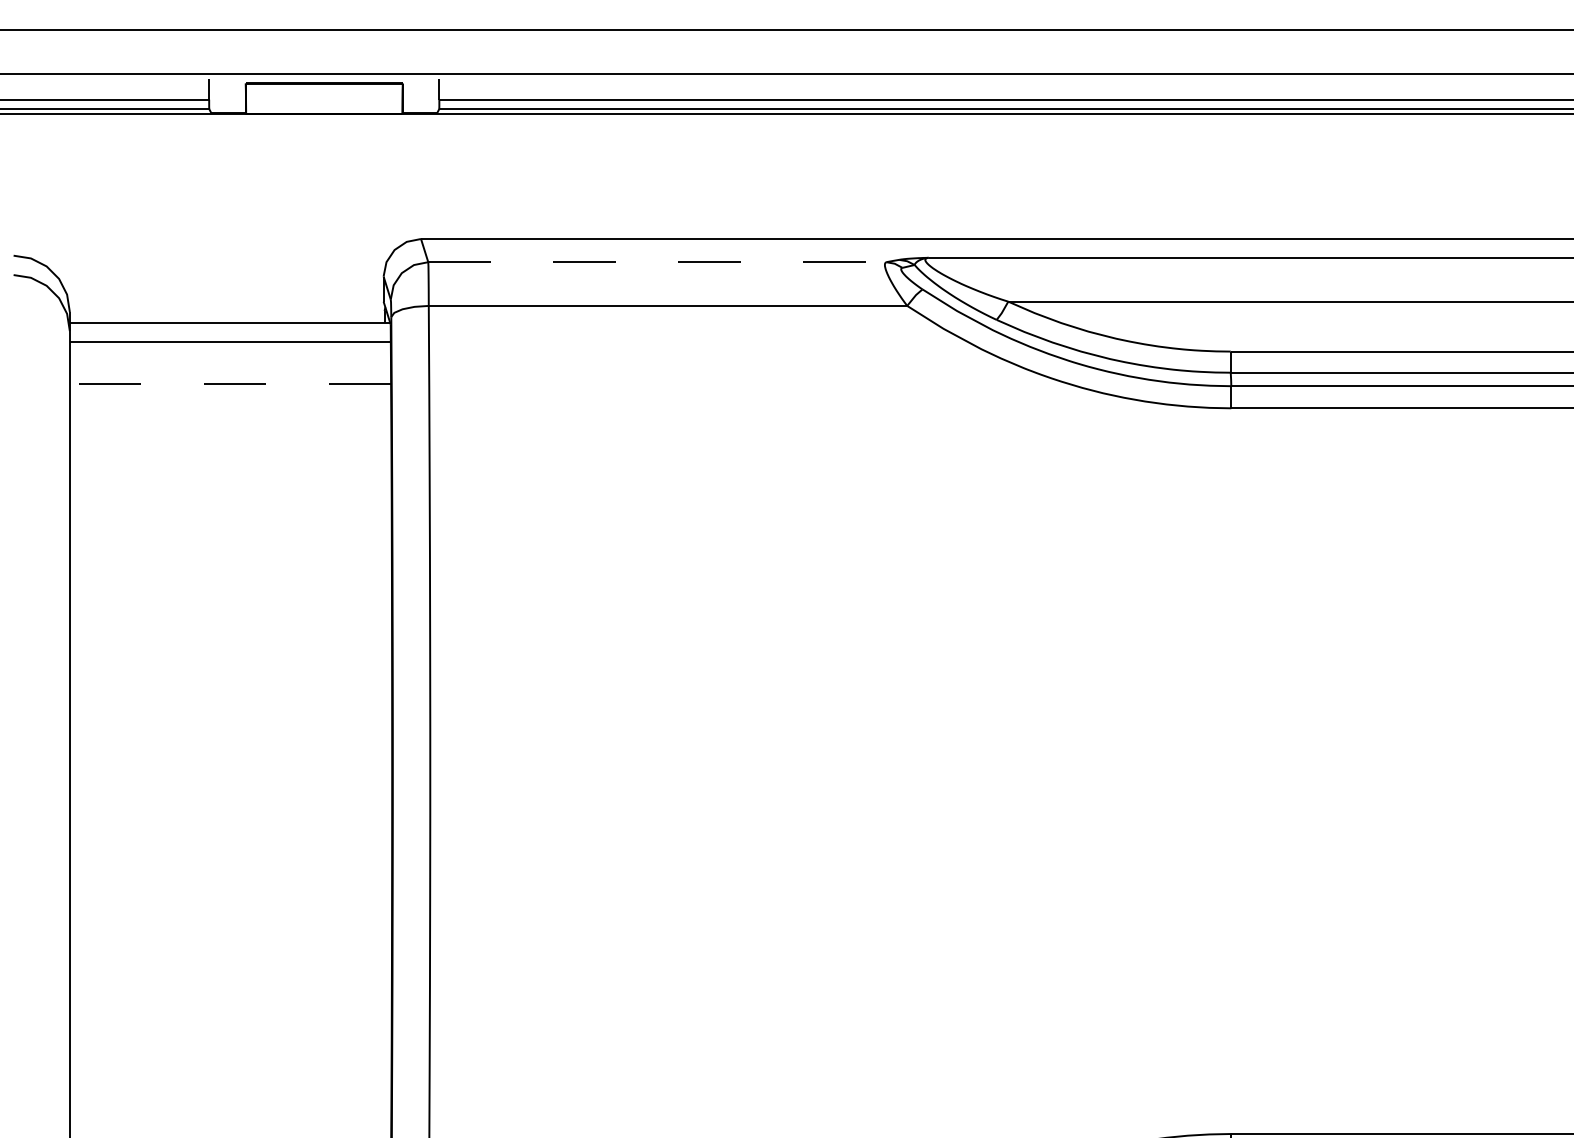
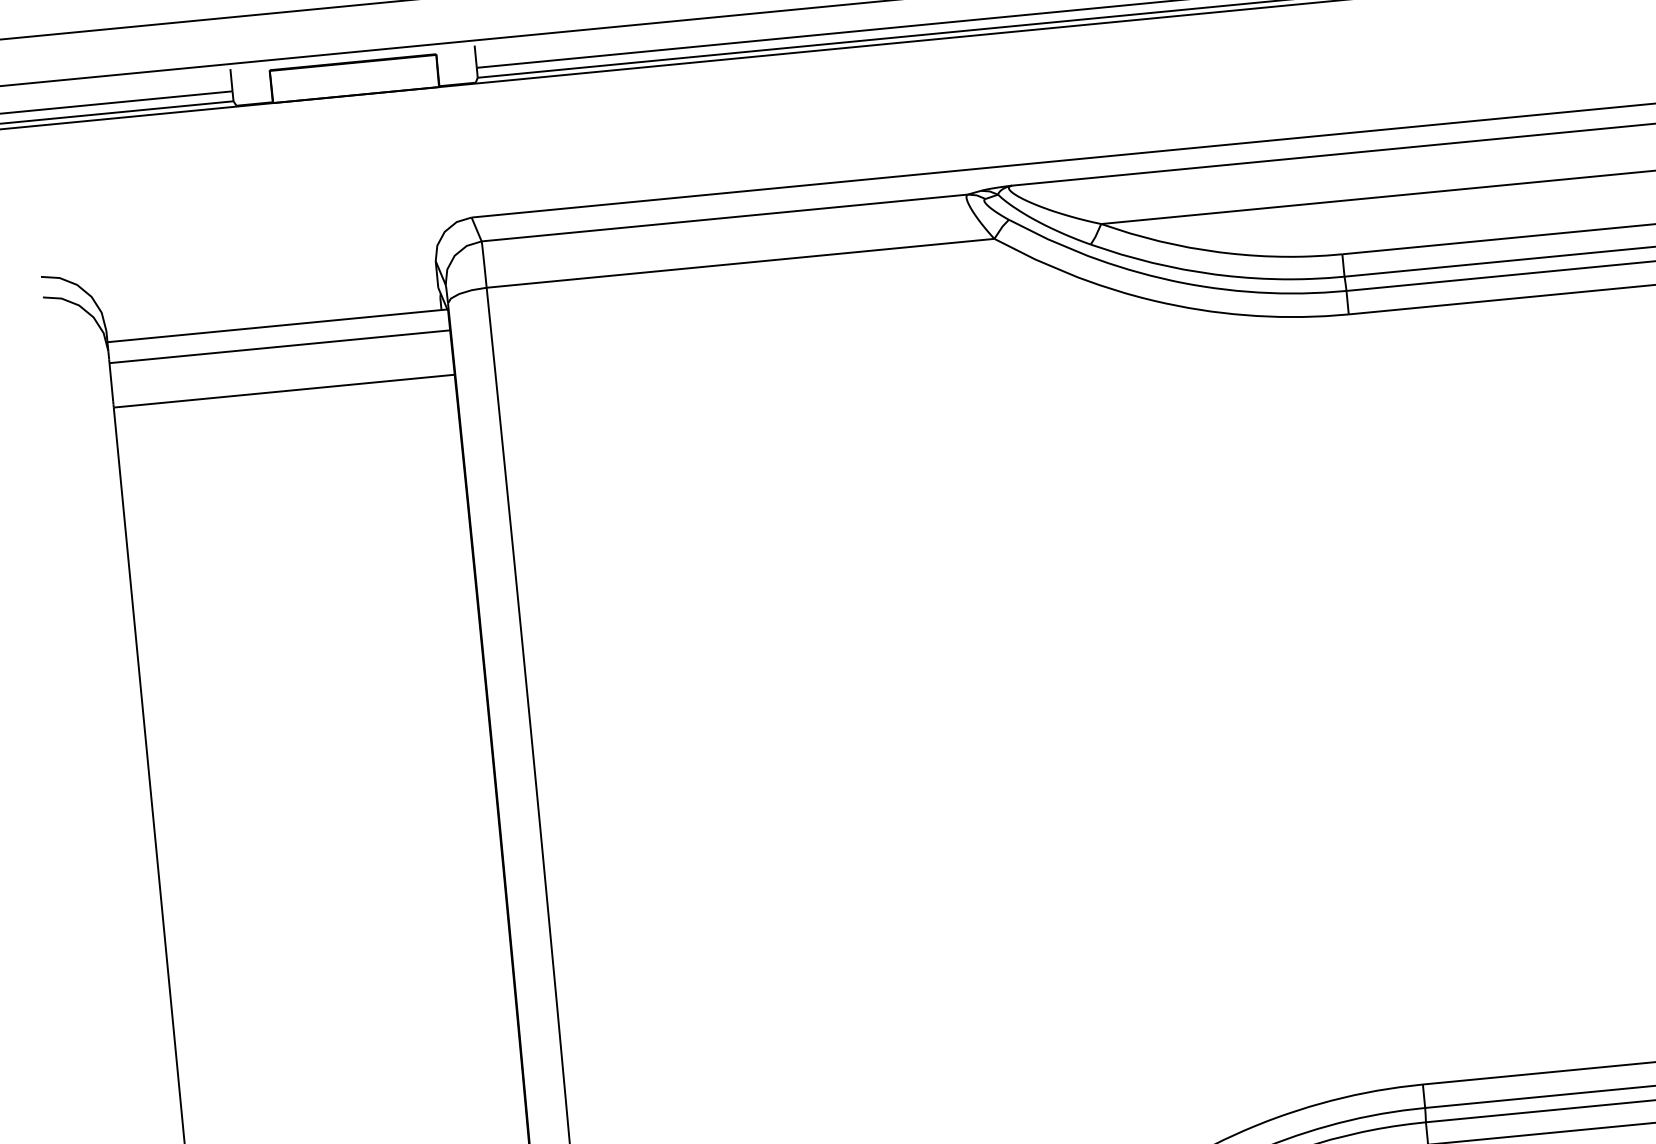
line: (657, 262) -> (724, 218), dashed -> solid
line: (230, 384) -> (284, 391), dashed -> solid

